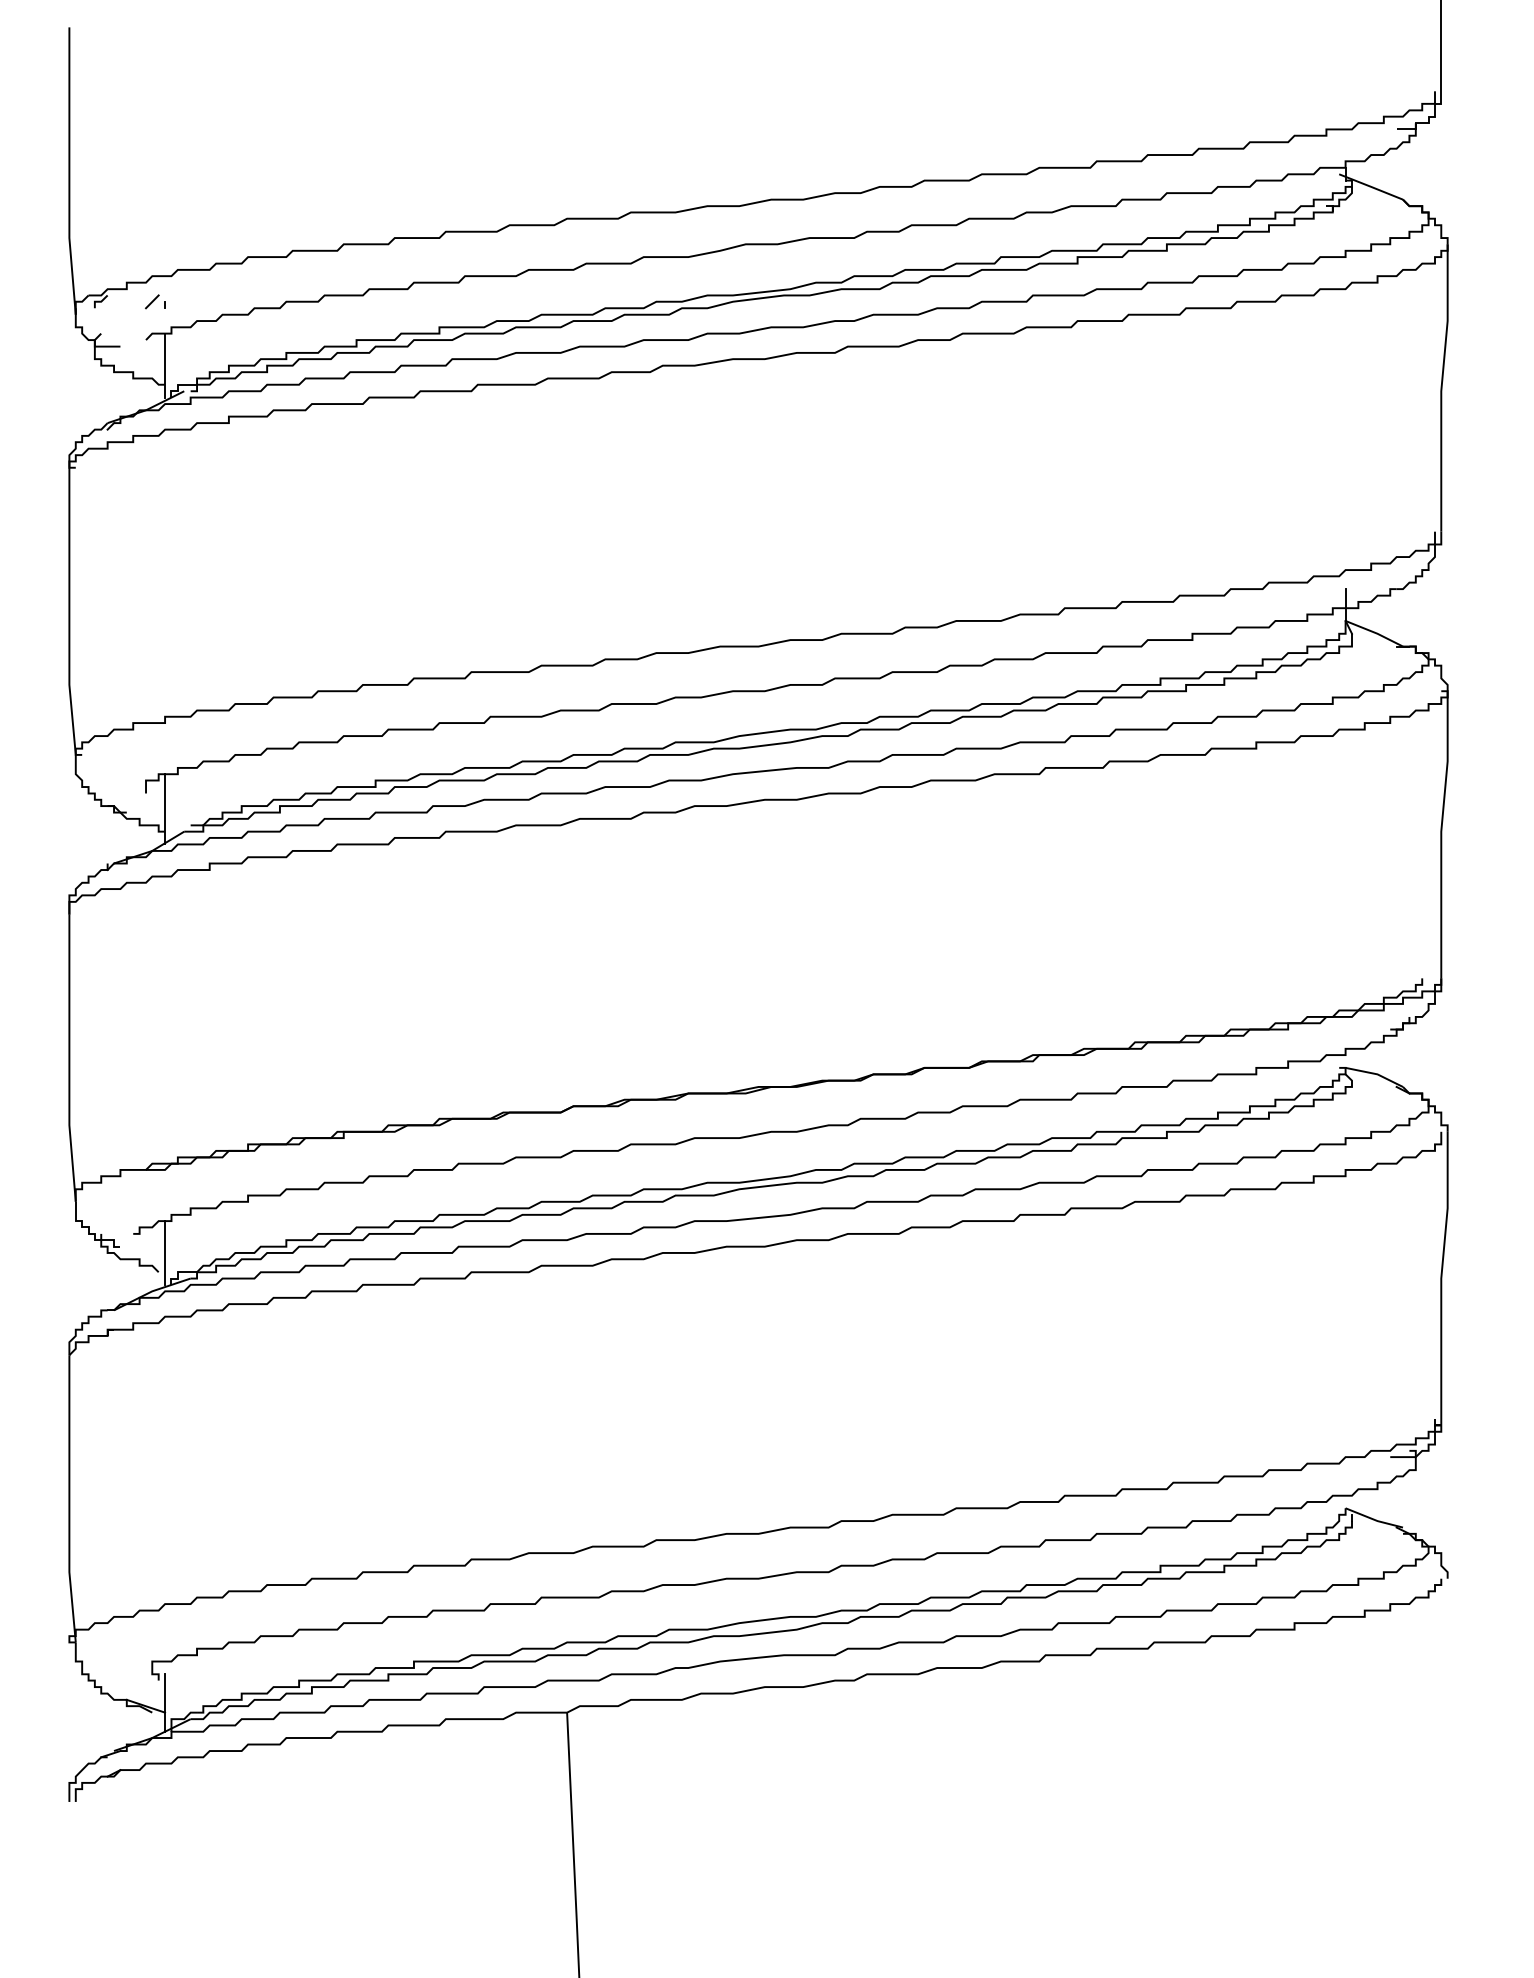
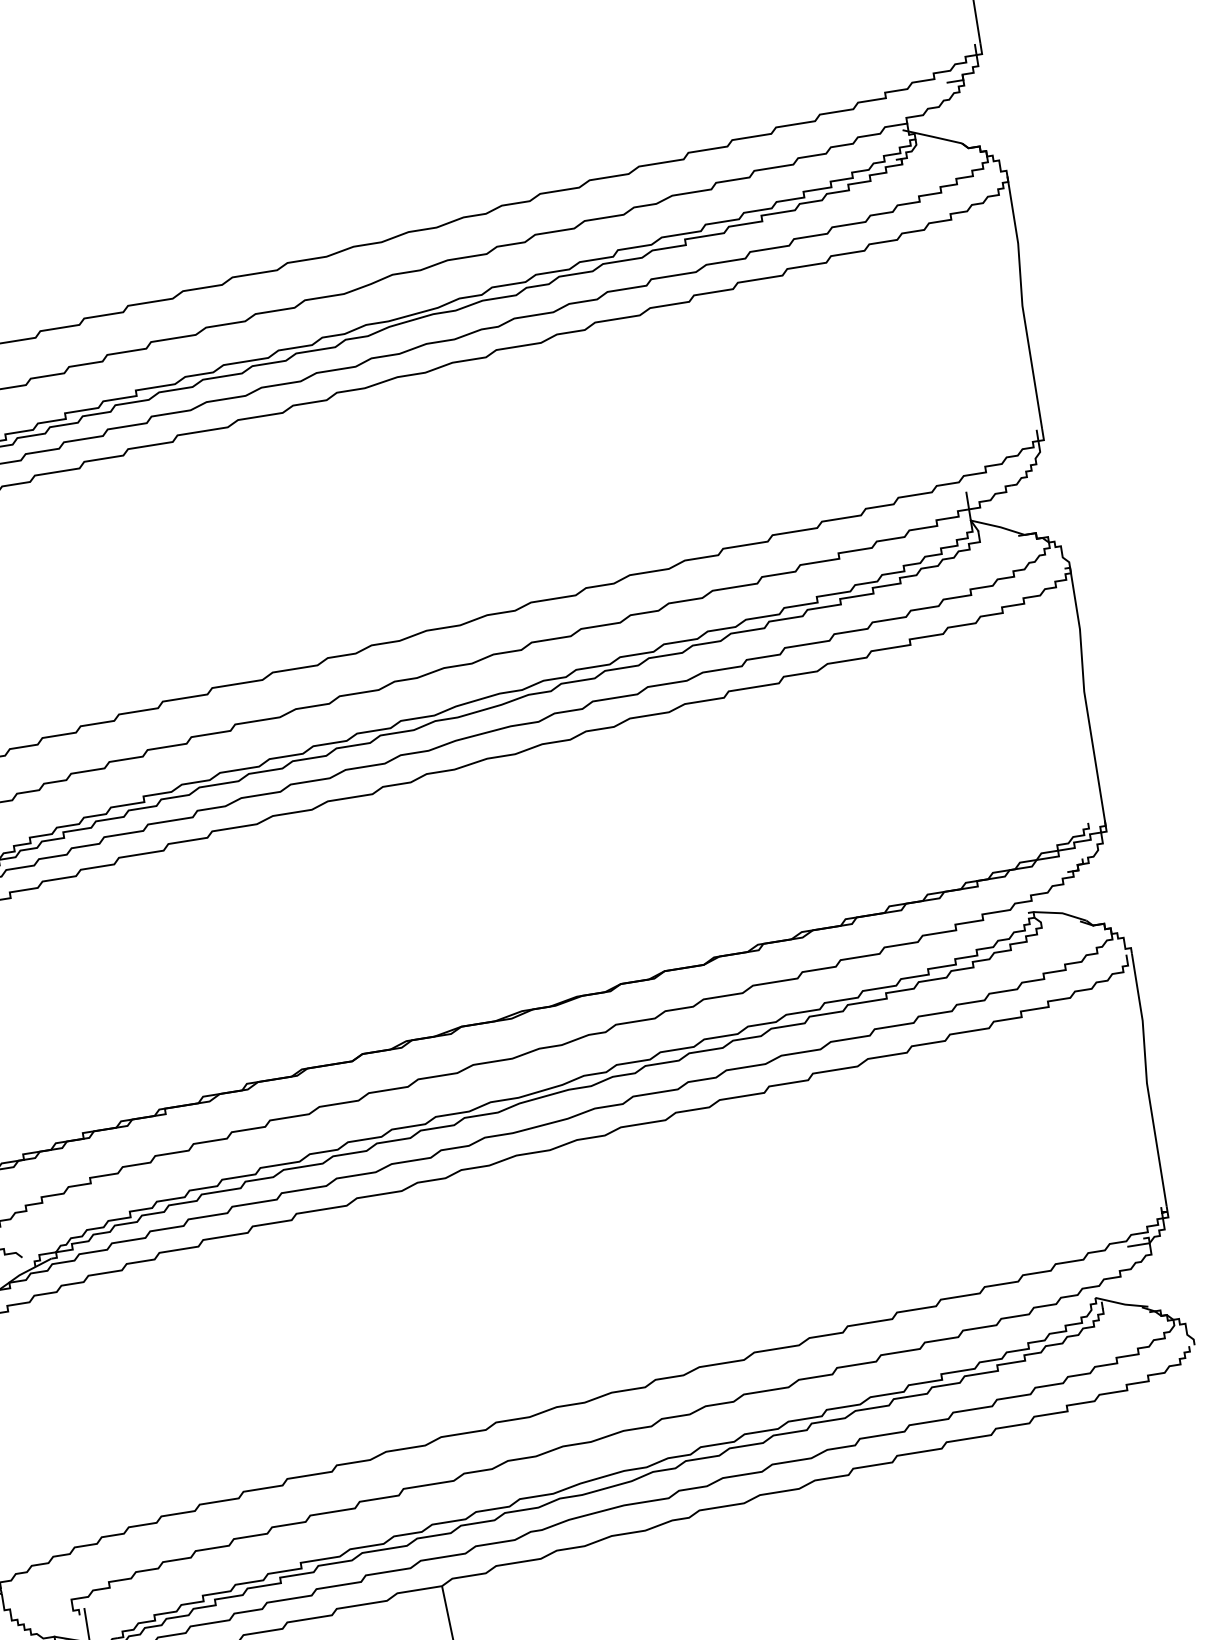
line: (165, 1252) -> (25, 1239), removed

